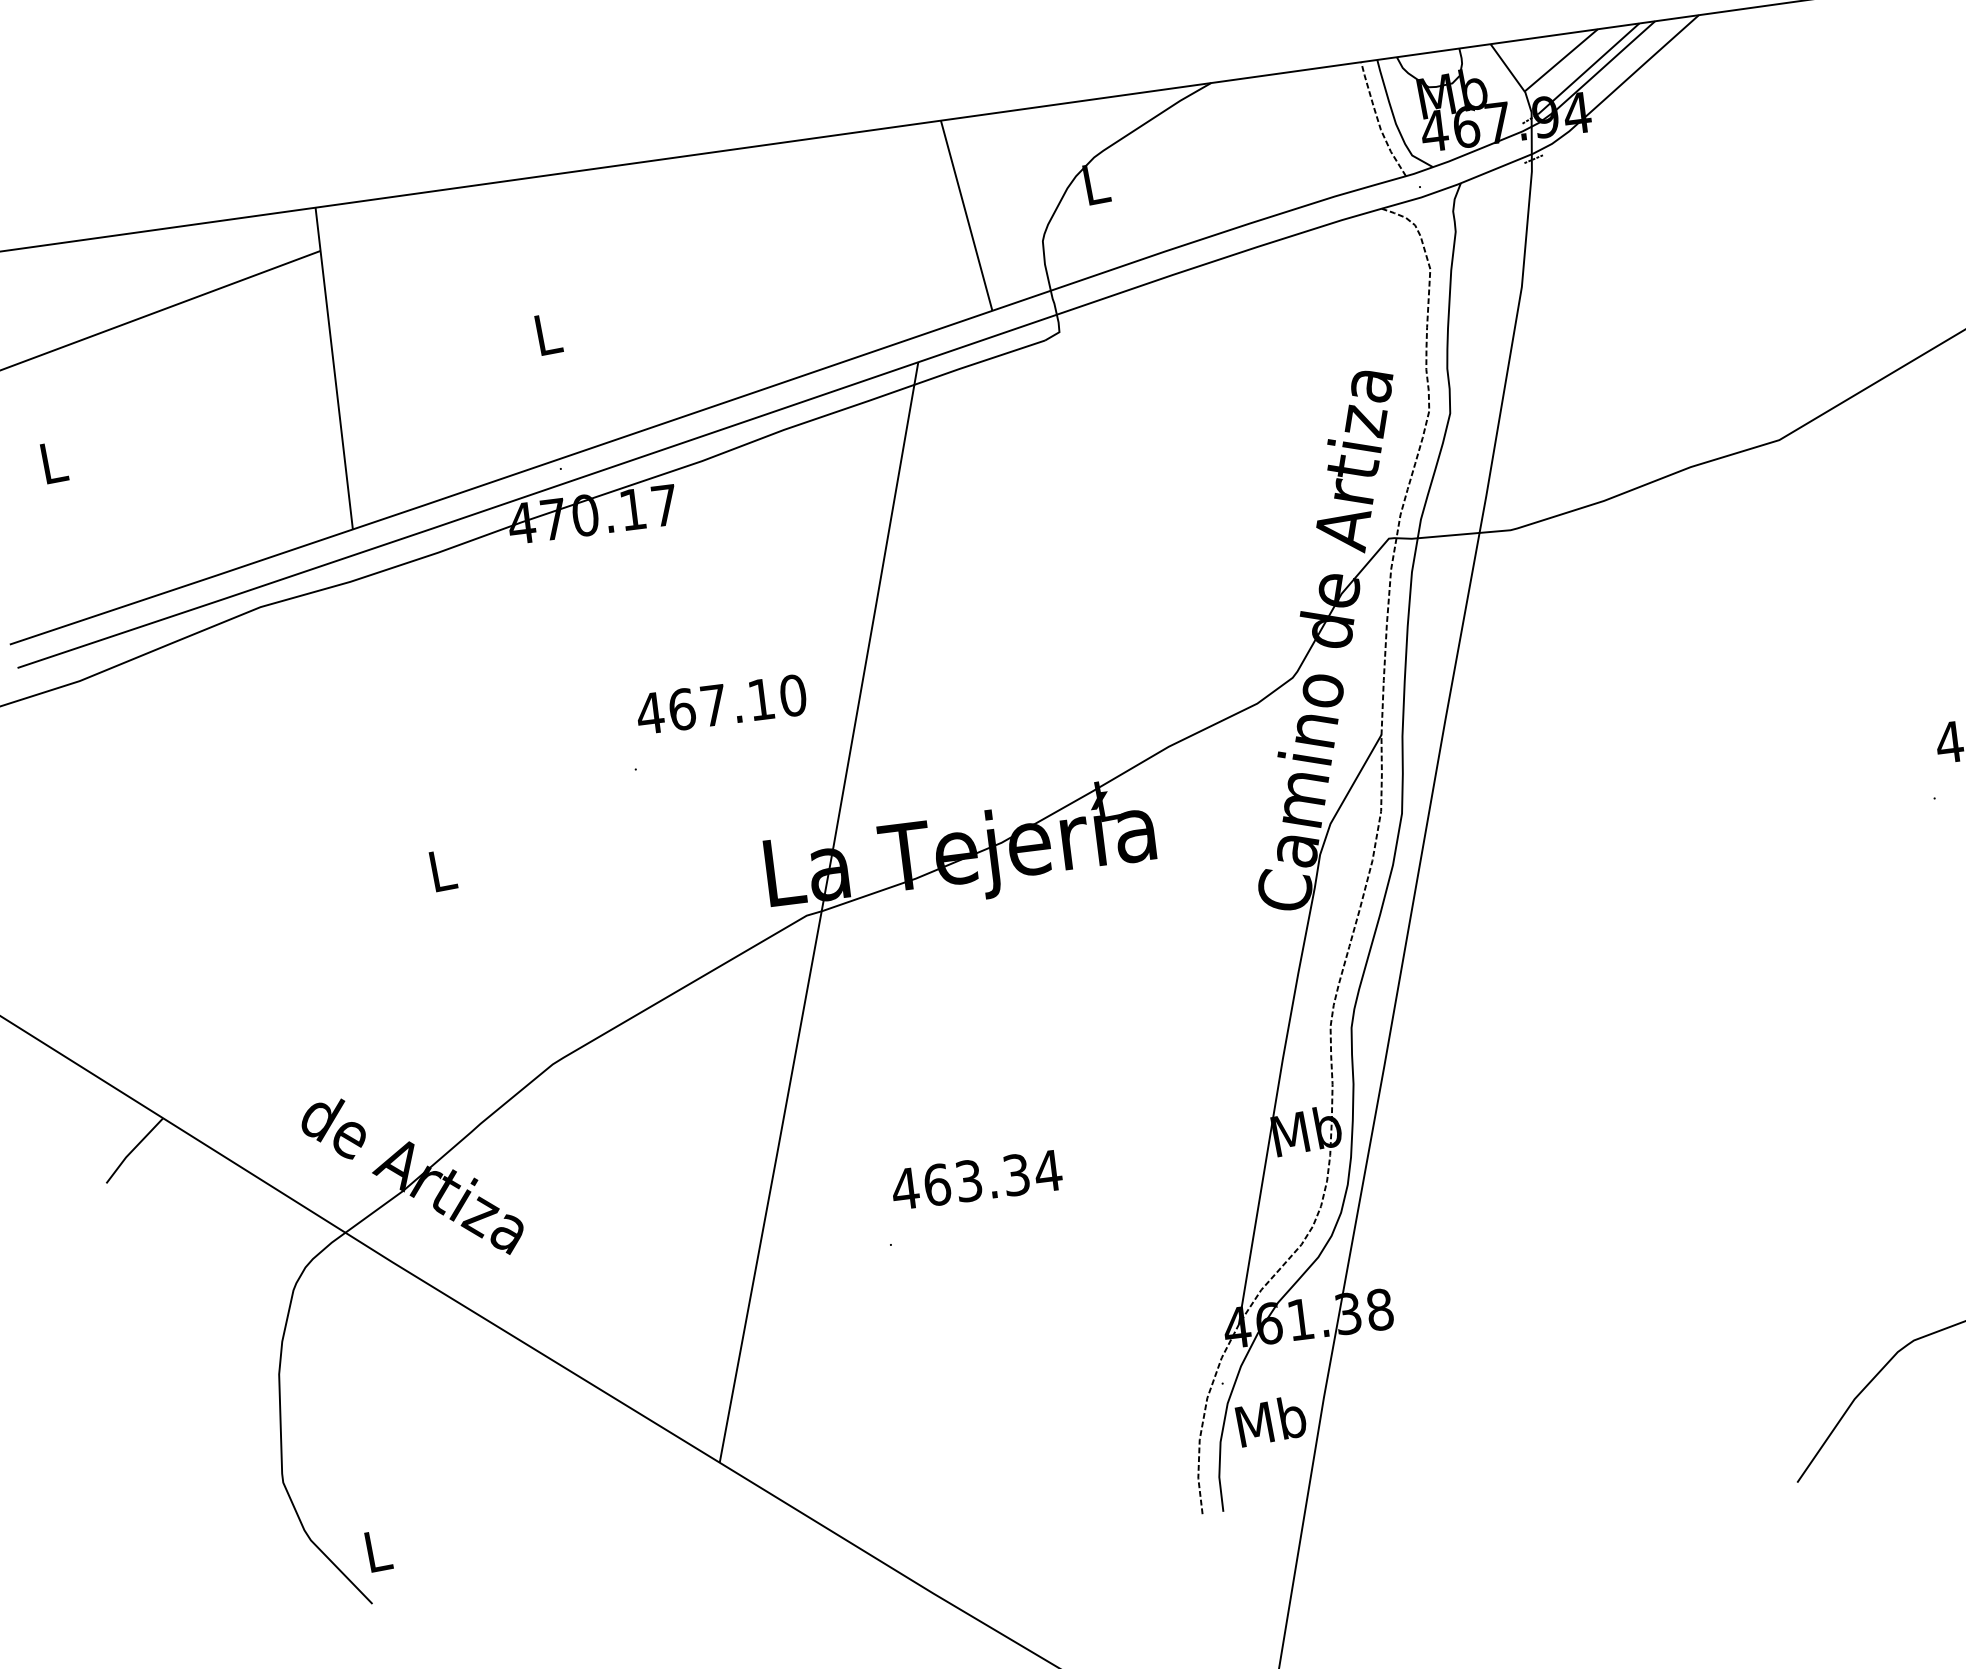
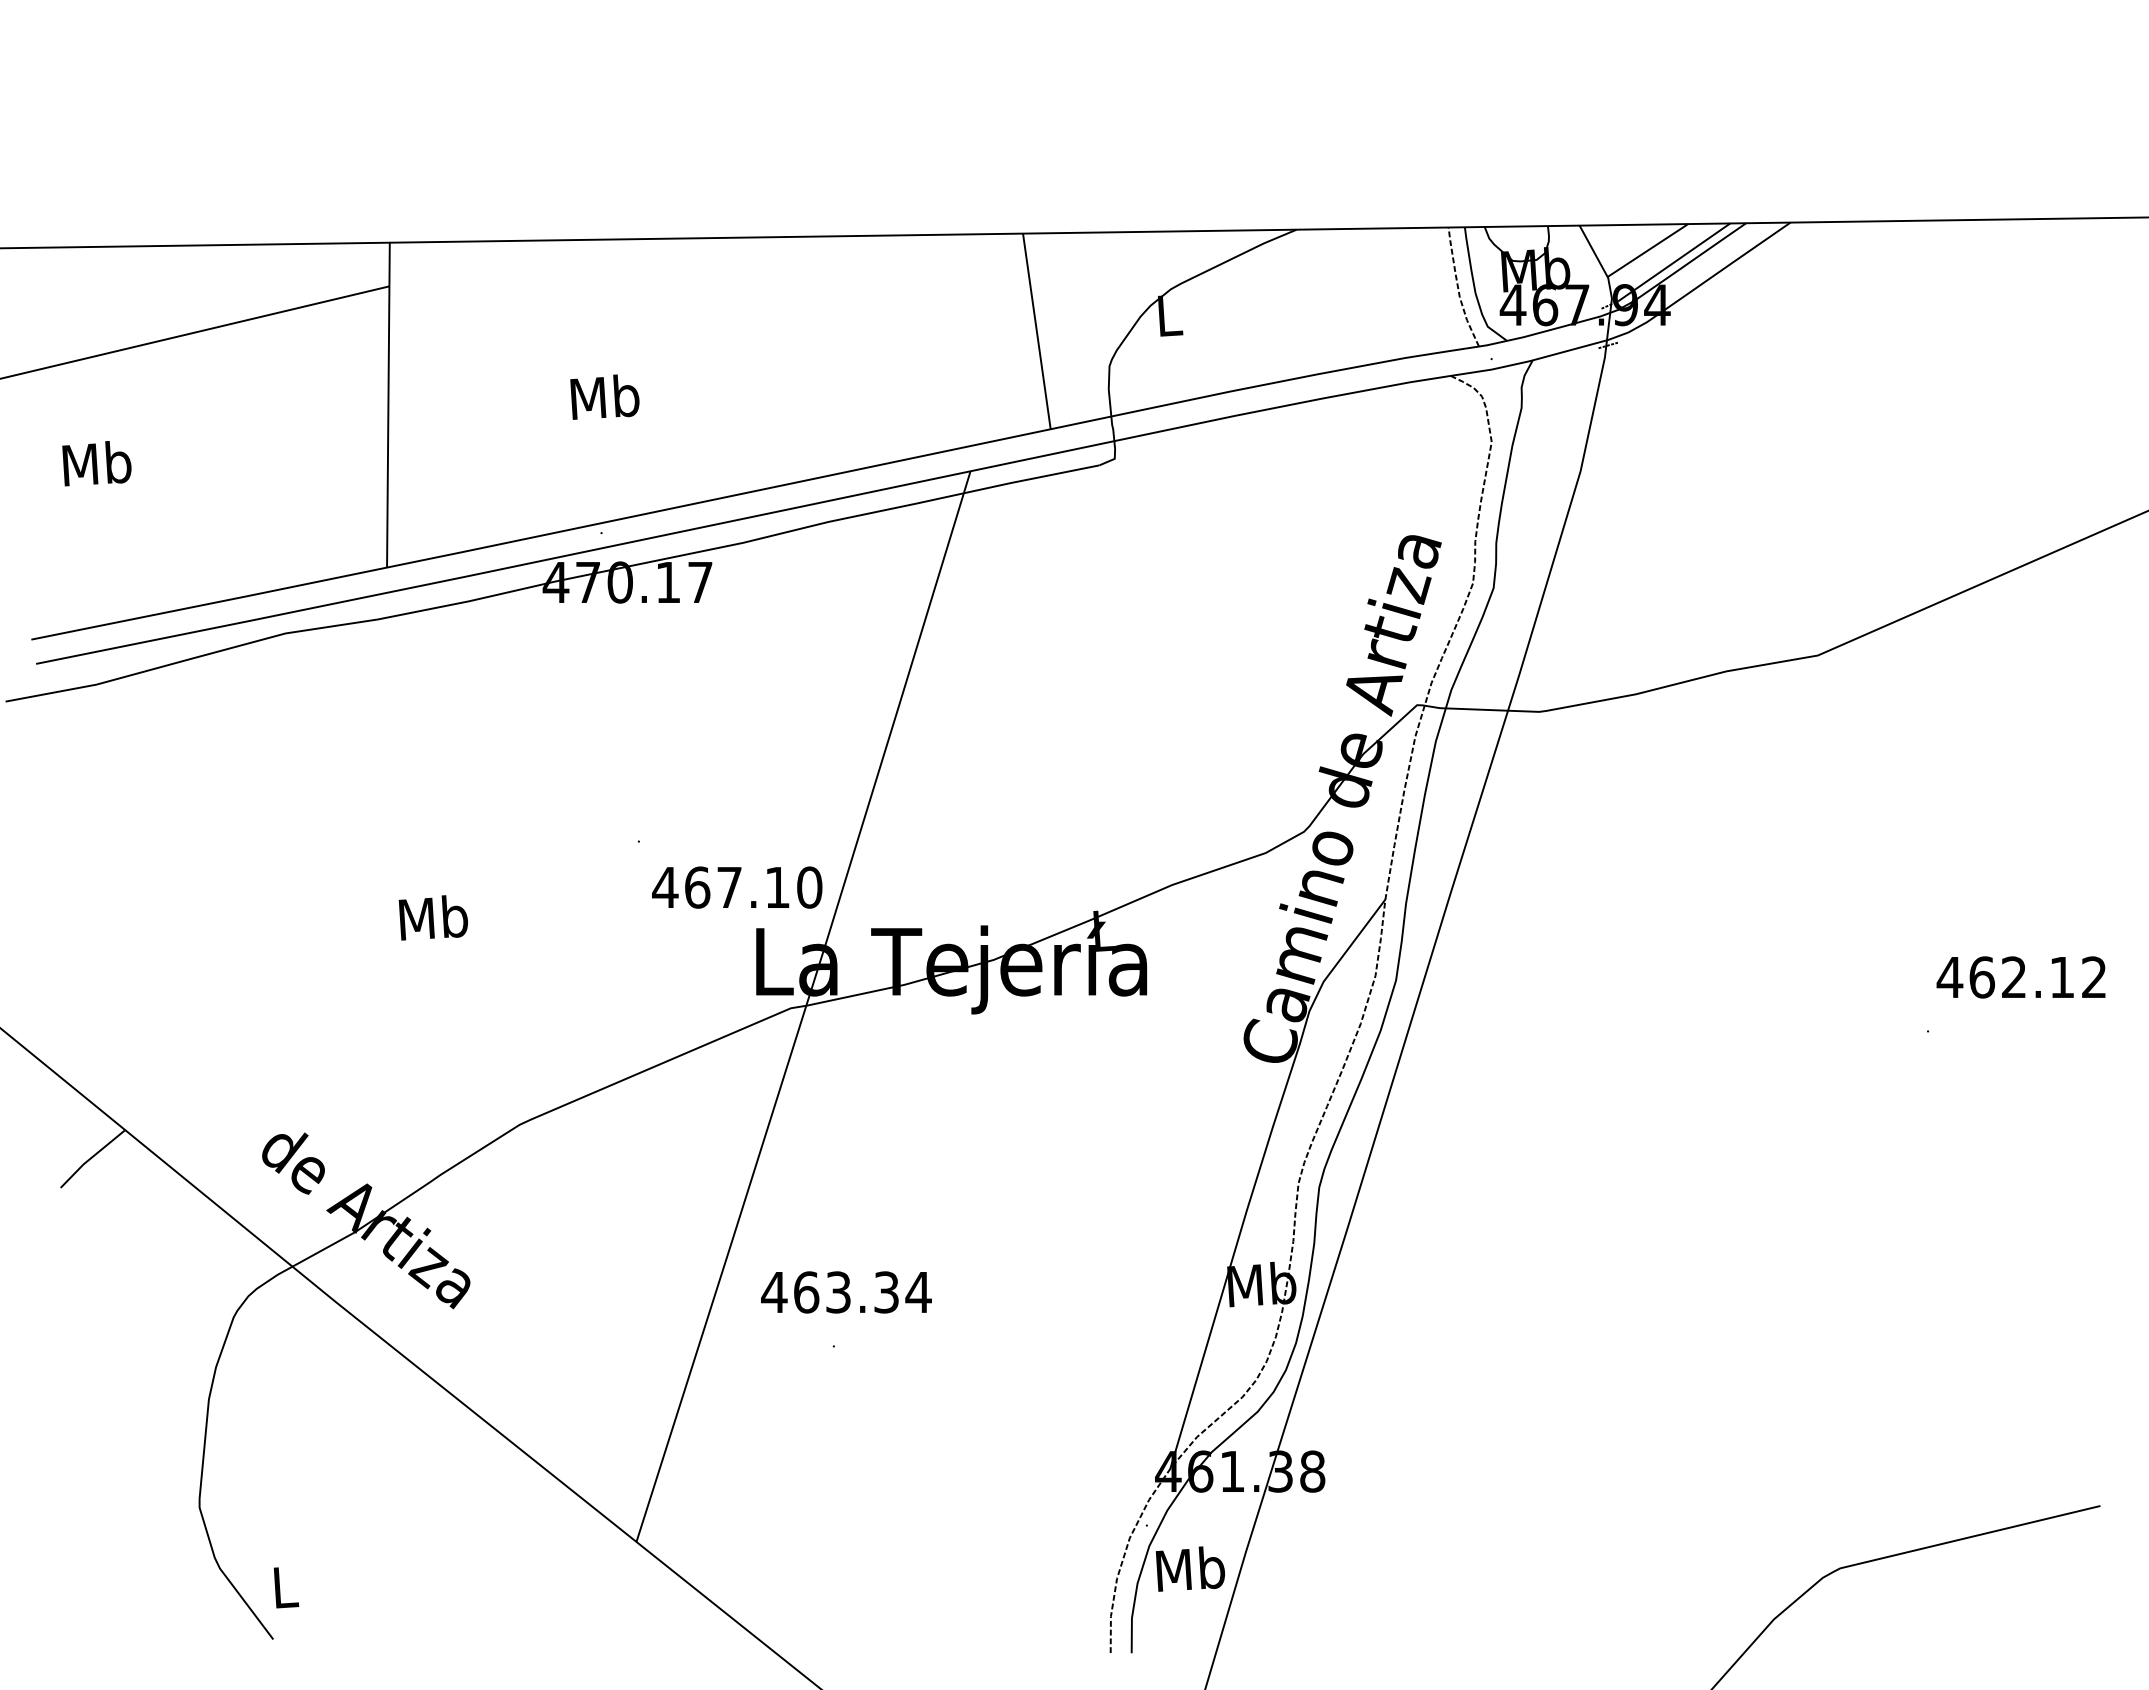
text: (546, 333) -> (604, 396), L -> Mb
text: (52, 462) -> (96, 463), L -> Mb
text: (721, 704) -> (737, 887), moved
text: (440, 870) -> (432, 917), L -> Mb
text: (976, 1180) -> (846, 1292), moved

